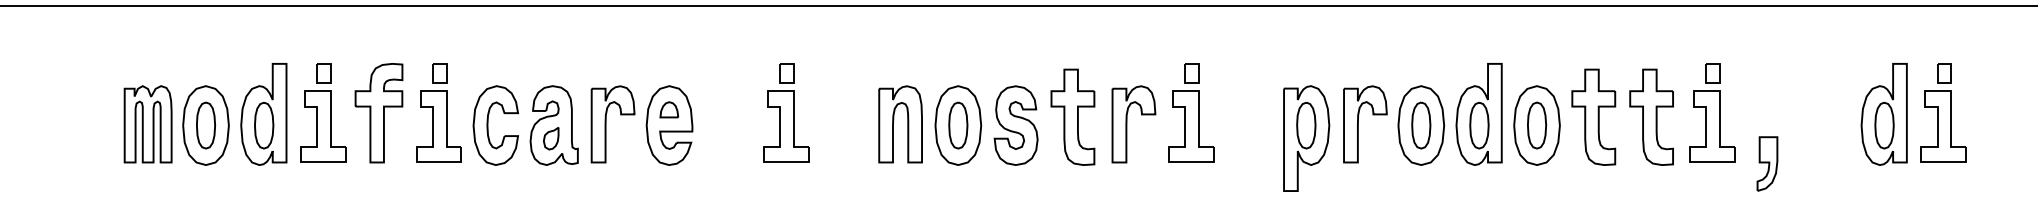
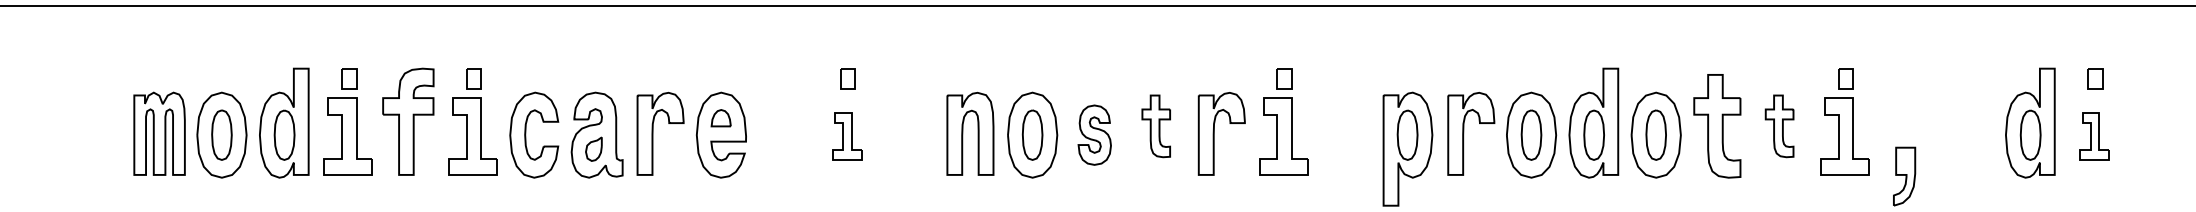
part: (1073, 117) -> (1156, 126), size x0.6
part: (1651, 117) -> (1779, 126), size x0.6
part: (1015, 124) -> (1094, 134), size x0.7
part: (785, 126) -> (846, 136), size x0.6
part: (1943, 126) -> (2094, 136), size x0.6

